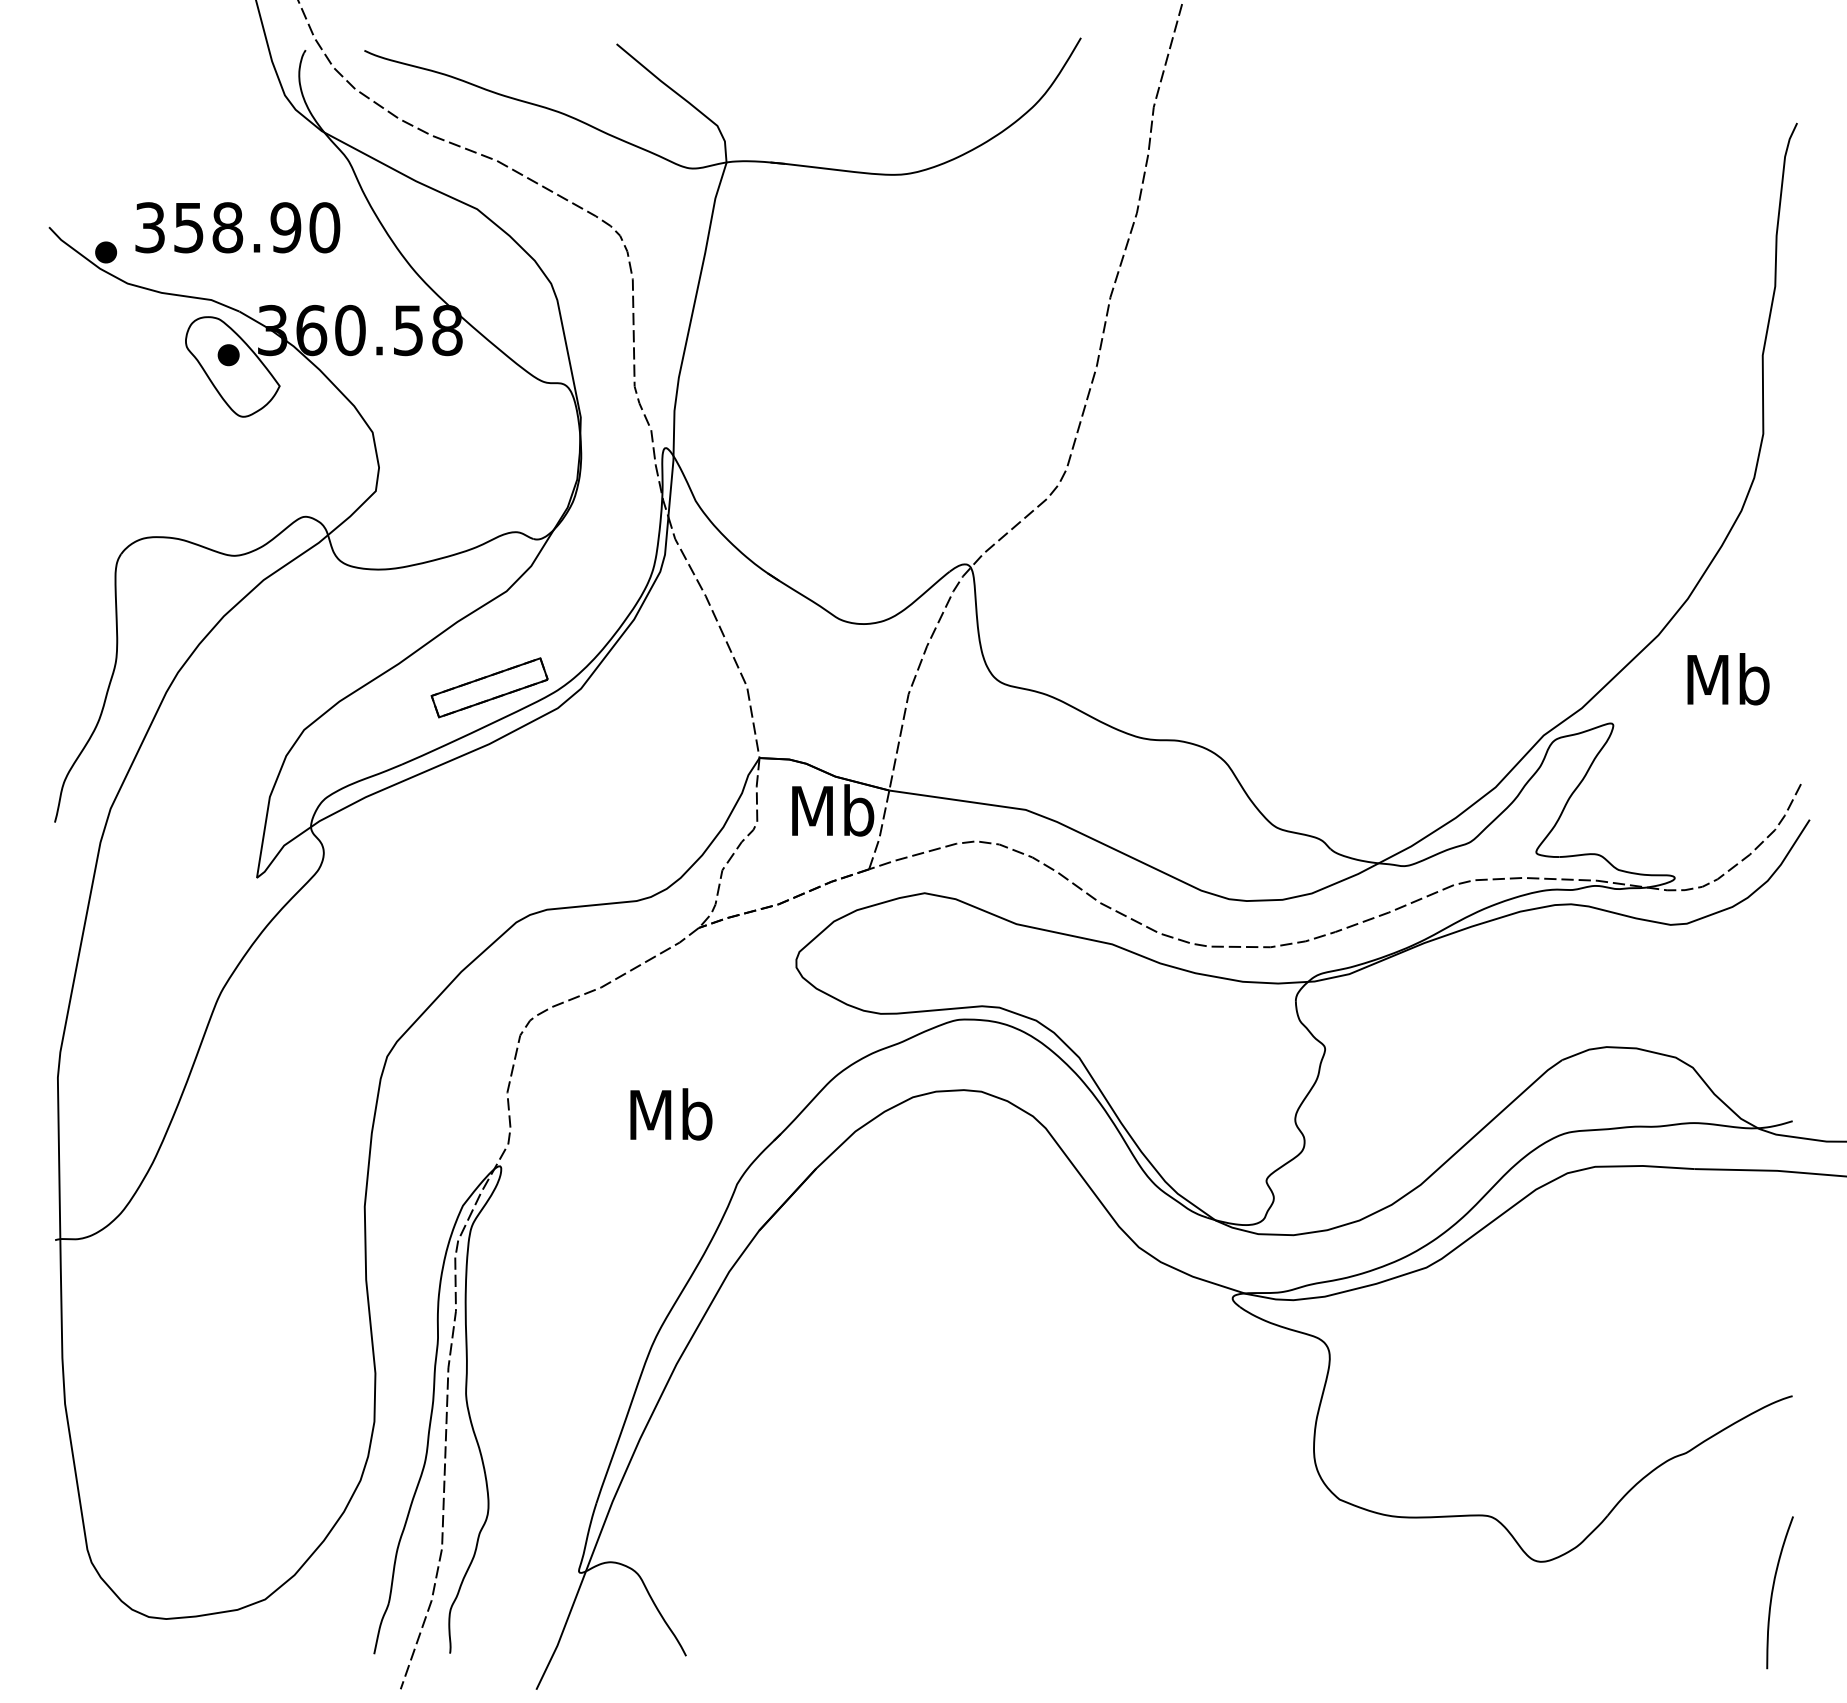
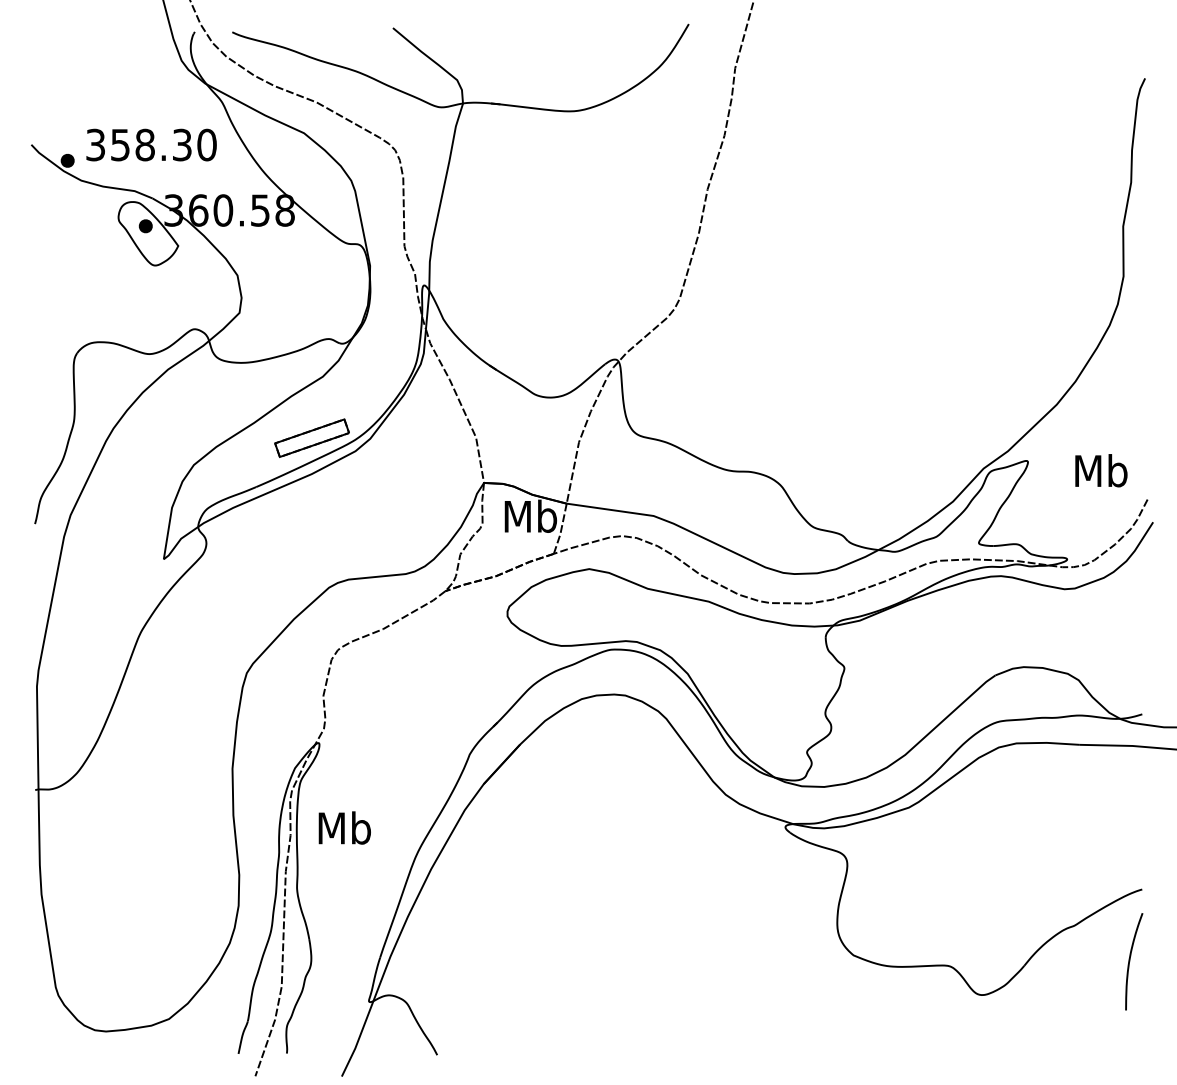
text: (284, 226) -> (181, 144), 358.90 -> 358.30
text: (1728, 678) -> (1101, 470), moved
text: (670, 1113) -> (344, 827), moved
curve: (1774, 1592) -> (1130, 961), moved

